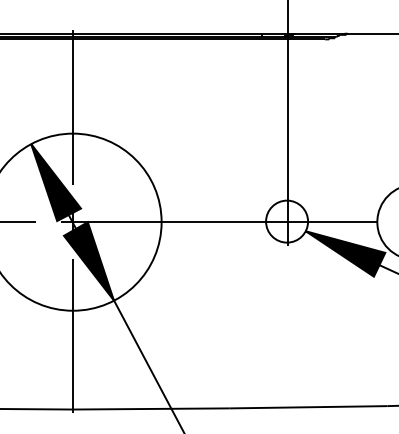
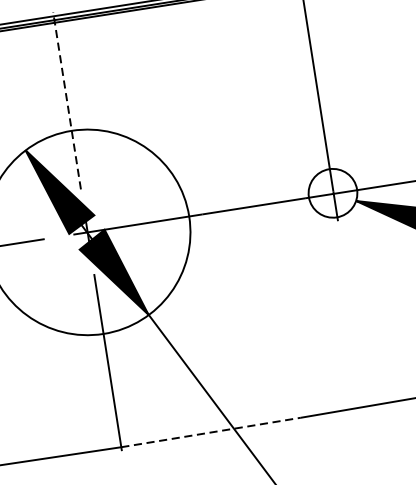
line: (73, 107) -> (67, 100), solid -> dashed
line: (151, 408) -> (211, 431), solid -> dashed

